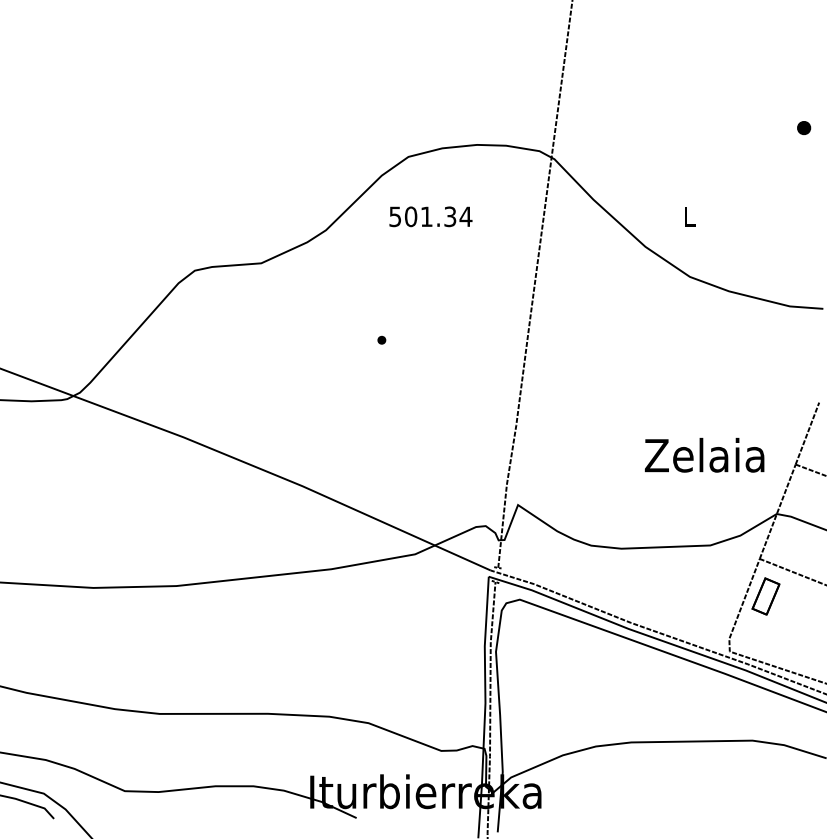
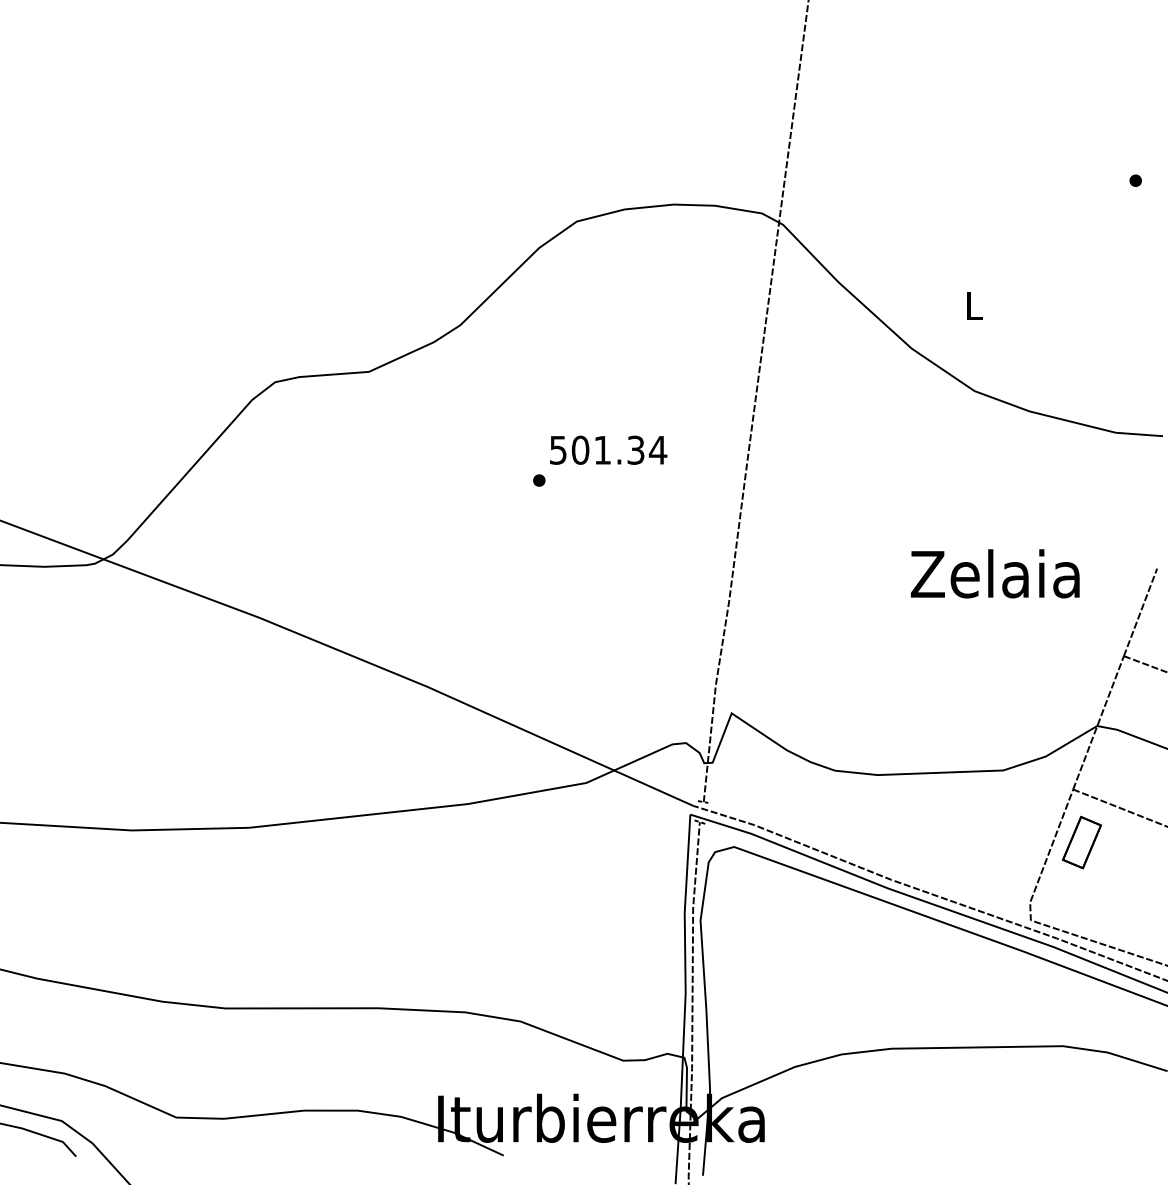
part: (803, 127) -> (1134, 179), size x0.62
text: (430, 216) -> (608, 449), moved
text: (704, 454) -> (995, 572), moved

